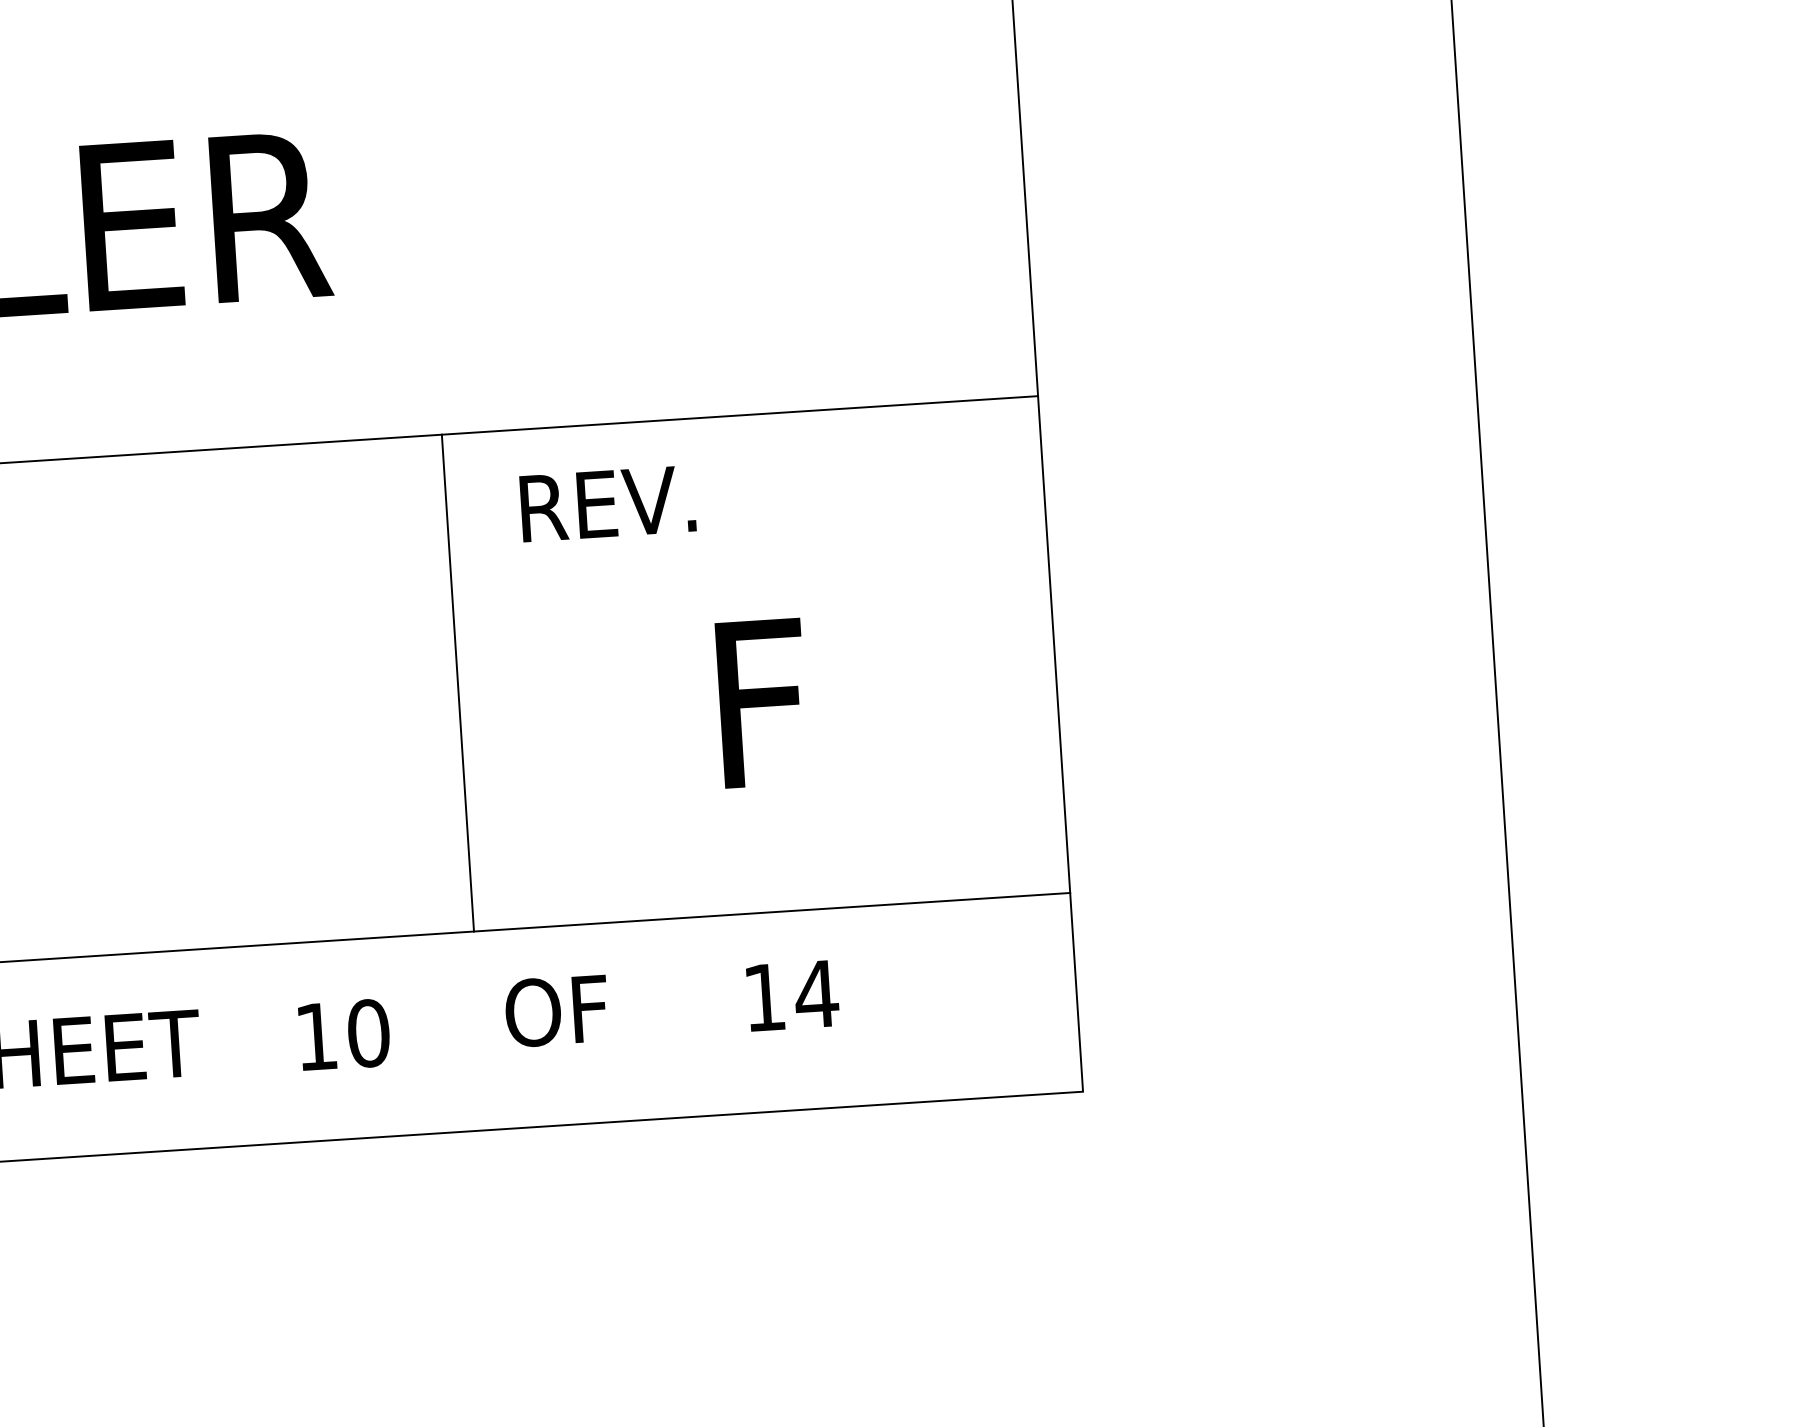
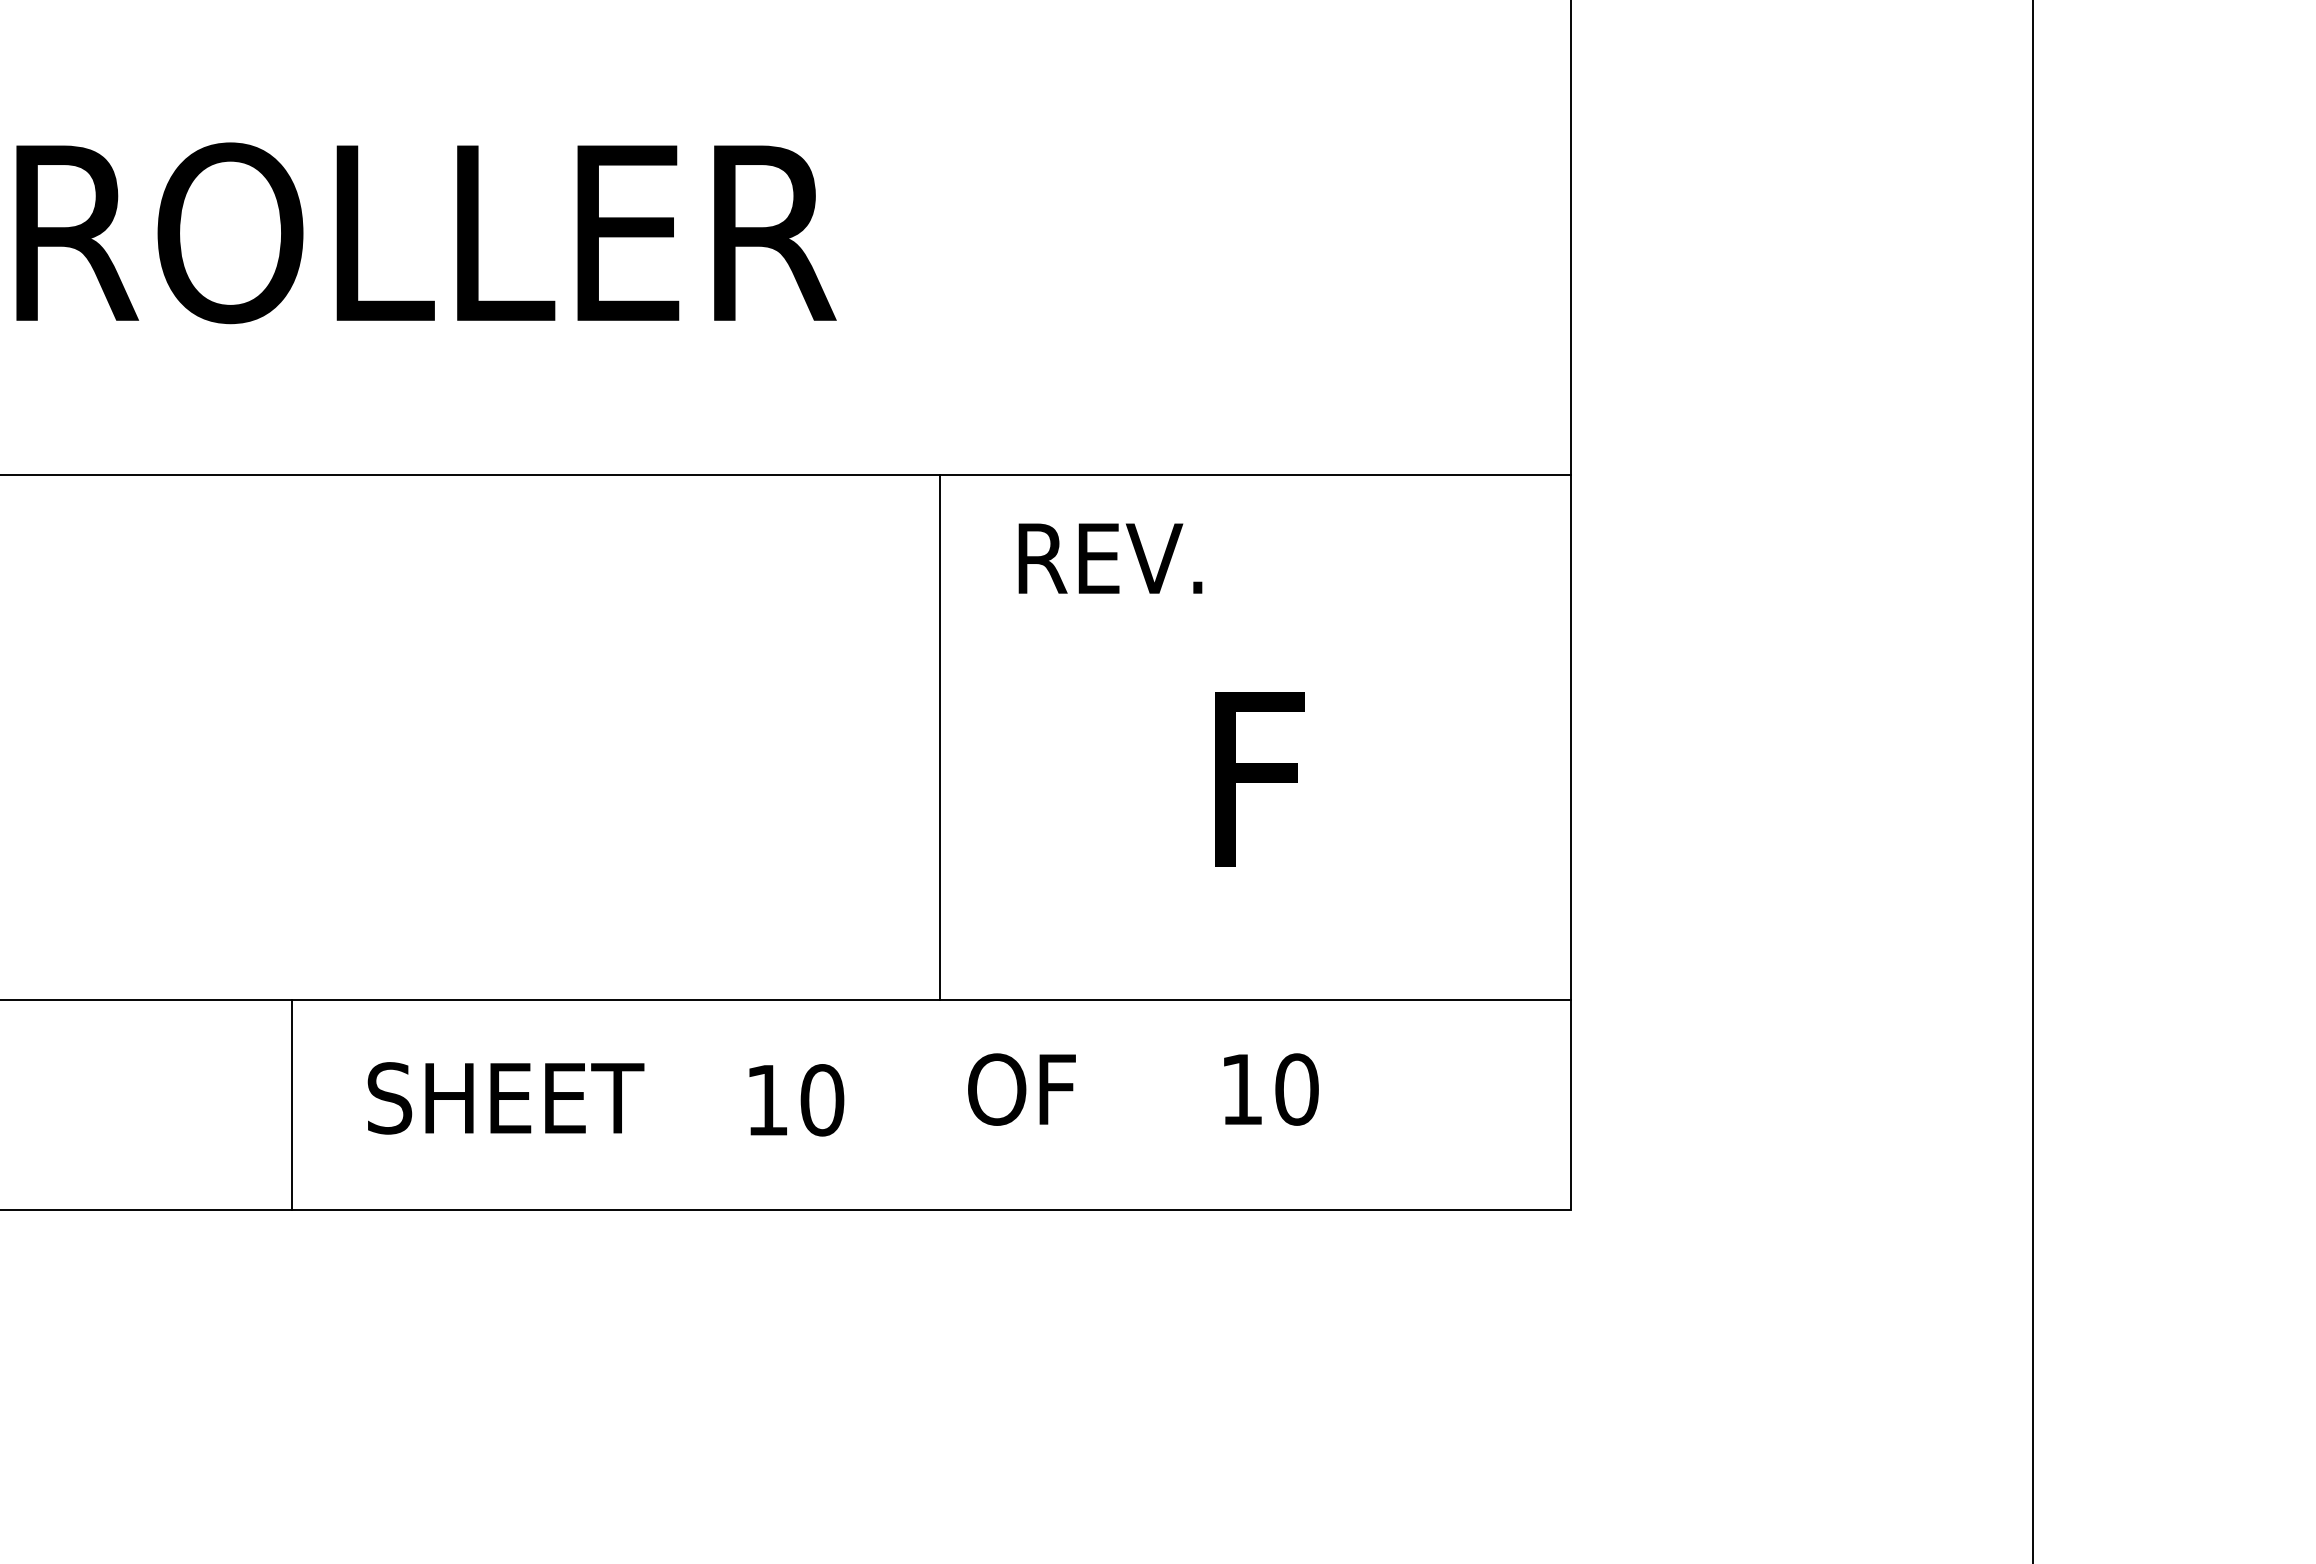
text: (816, 994) -> (1296, 1089), 14 -> 10

